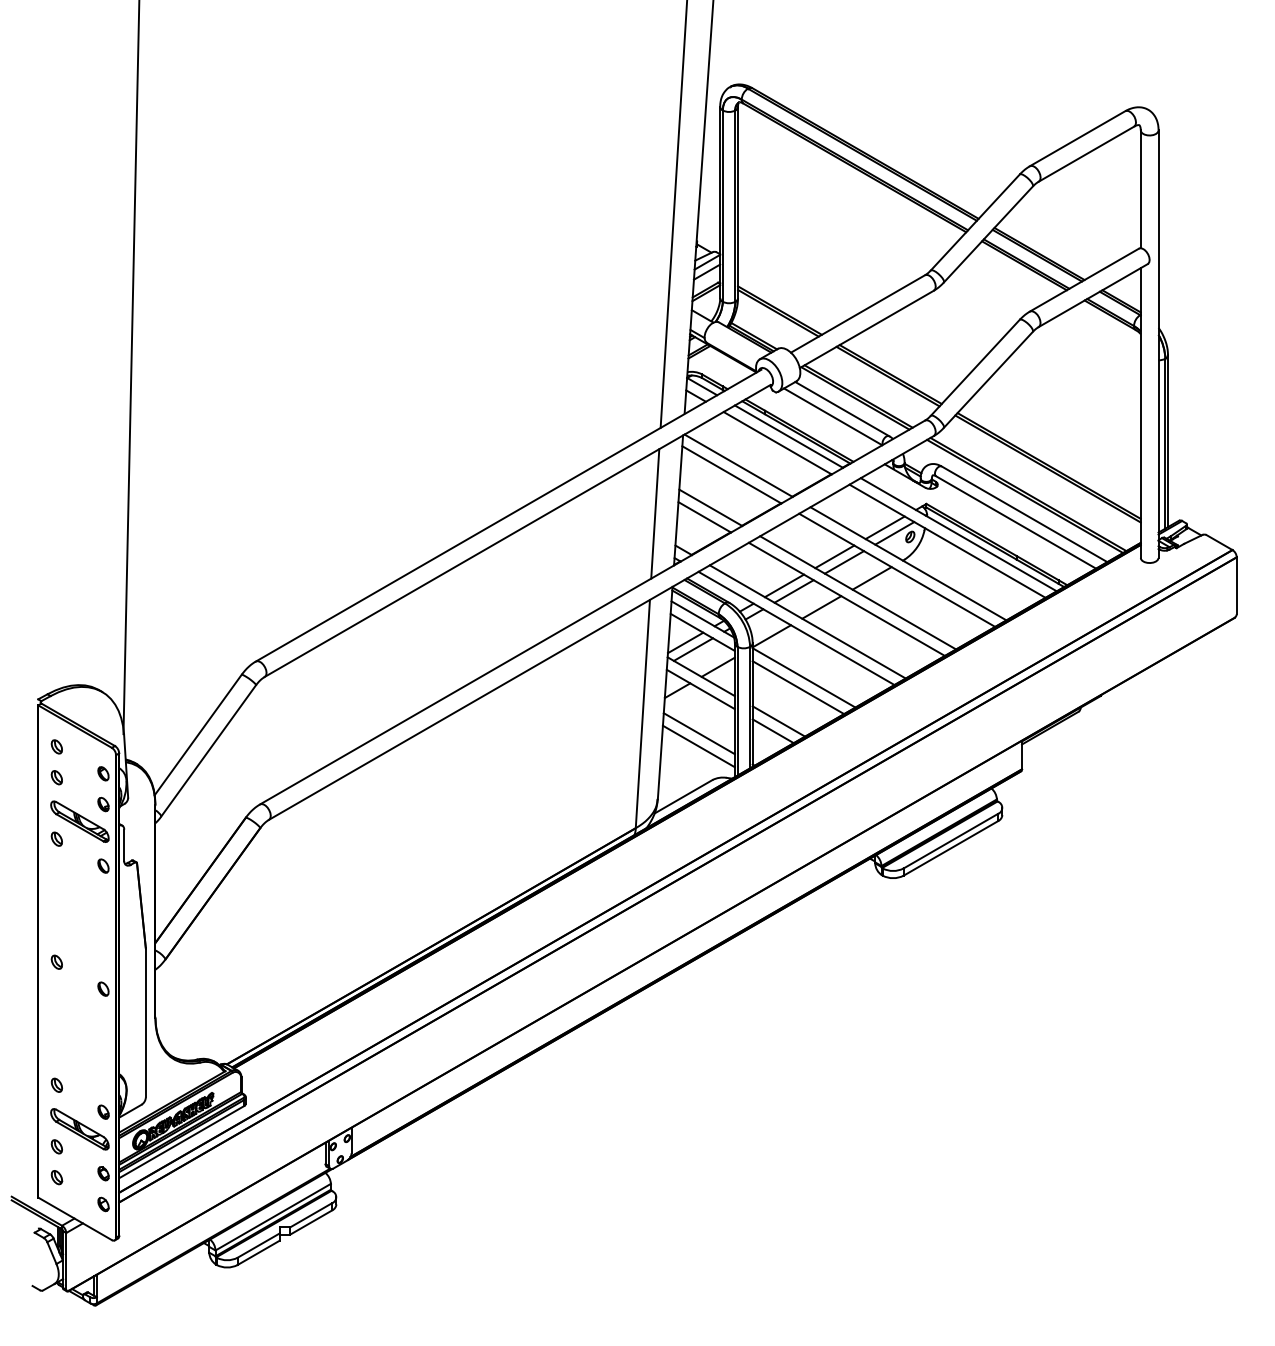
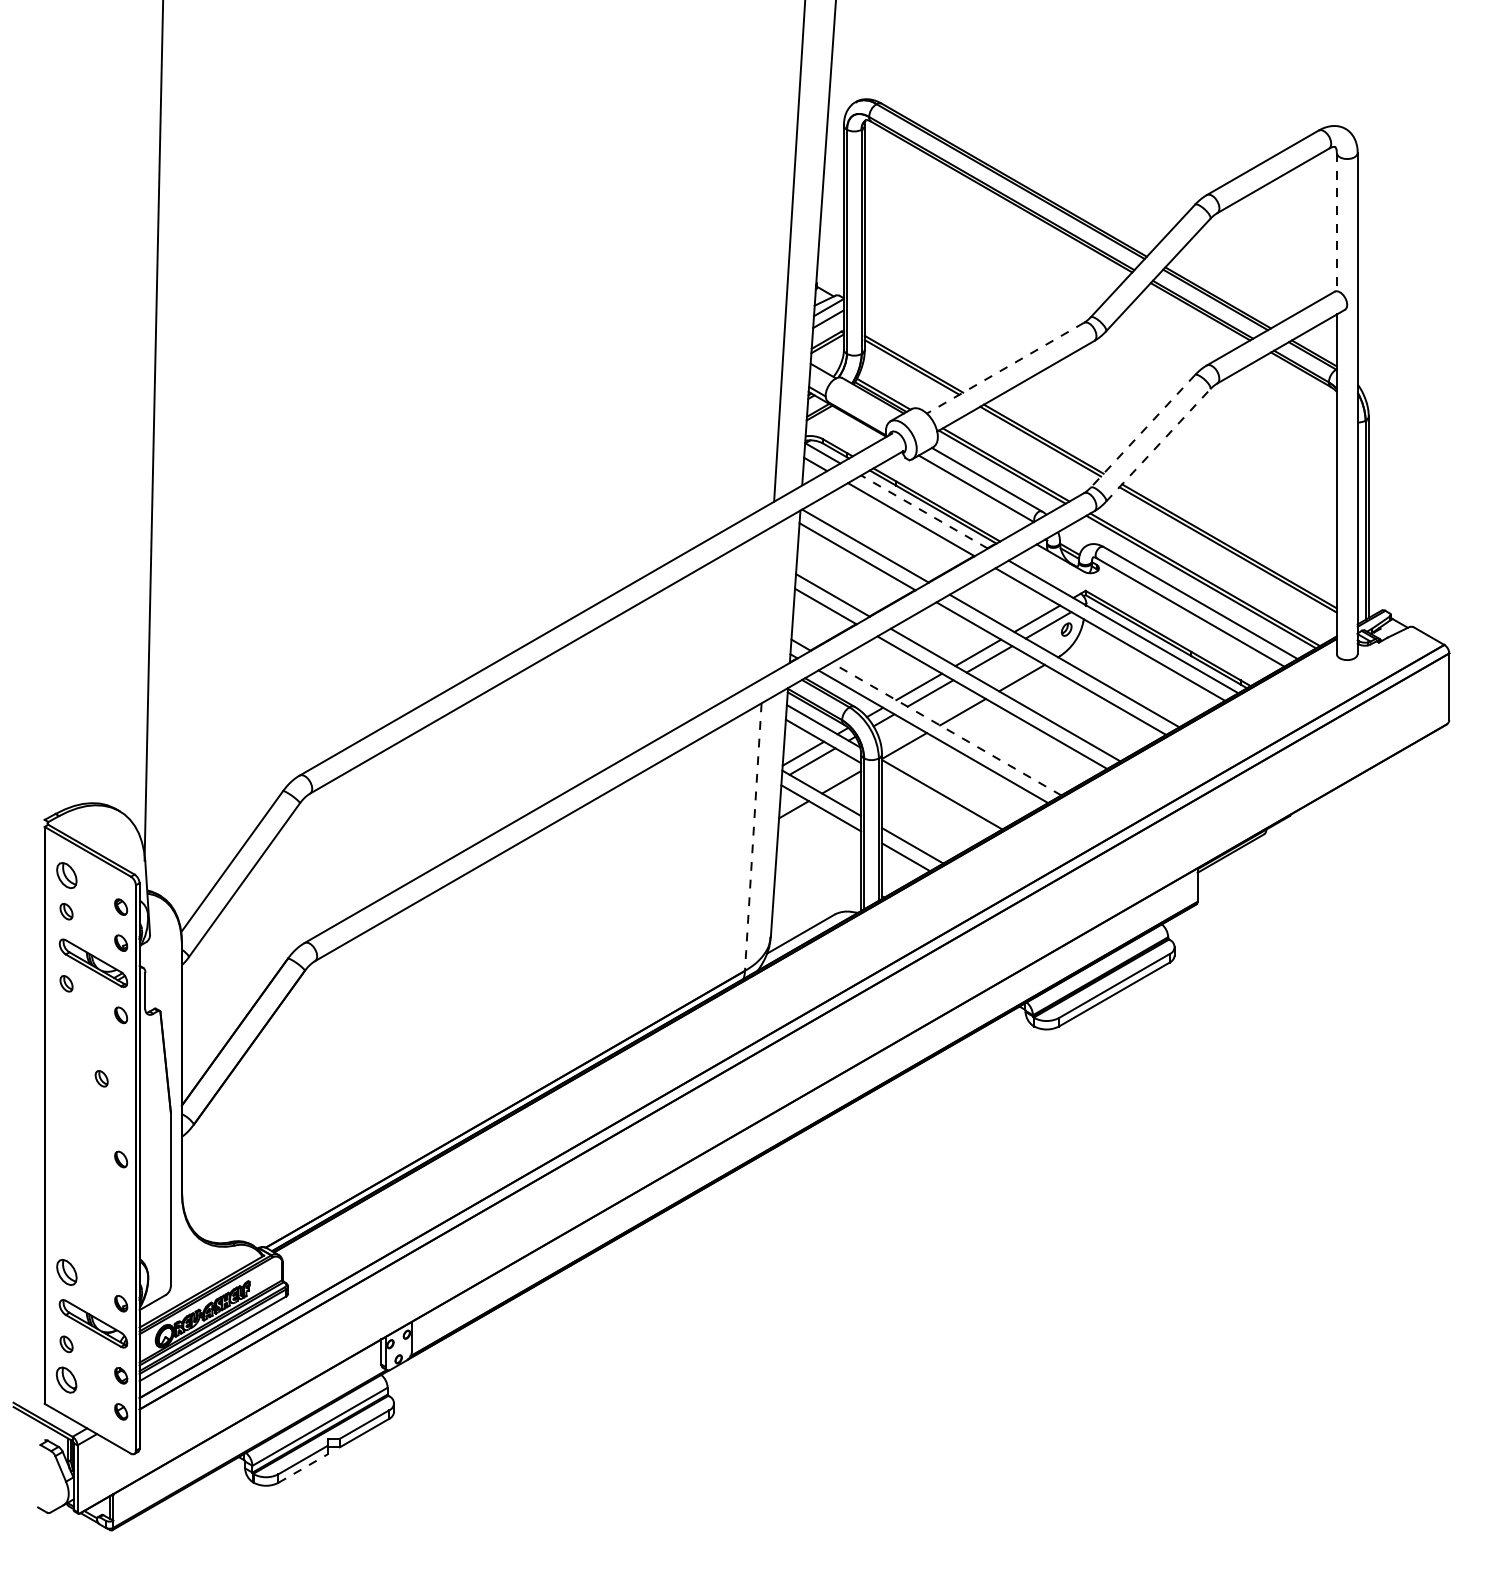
line: (1140, 189) -> (1336, 222), solid -> dashed
line: (857, 314) -> (1004, 368), solid -> dashed
line: (975, 368) -> (1143, 432), solid -> dashed
line: (988, 379) -> (1158, 445), solid -> dashed
line: (788, 436) -> (923, 511), solid -> dashed
line: (655, 513) -> (768, 602), removed
line: (807, 621) -> (946, 728), solid -> dashed
line: (798, 687) -> (935, 805), removed
line: (642, 714) -> (752, 837), solid -> dashed
line: (698, 733) -> (818, 859), removed
part: (56, 746) -> (66, 875), size x1.6
line: (698, 746) -> (818, 875), removed
part: (56, 961) -> (101, 1077), moved
part: (56, 1084) -> (66, 1271), size x1.6
part: (56, 1177) -> (66, 1380), size x1.6
line: (259, 1252) -> (303, 1468), solid -> dashed

